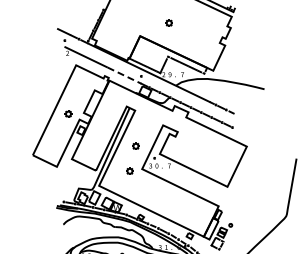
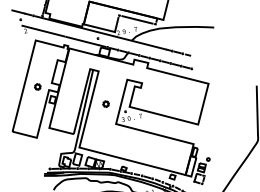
line: (124, 75) -> (82, 40), dashed -> solid
part: (129, 170) -> (104, 127), removed

